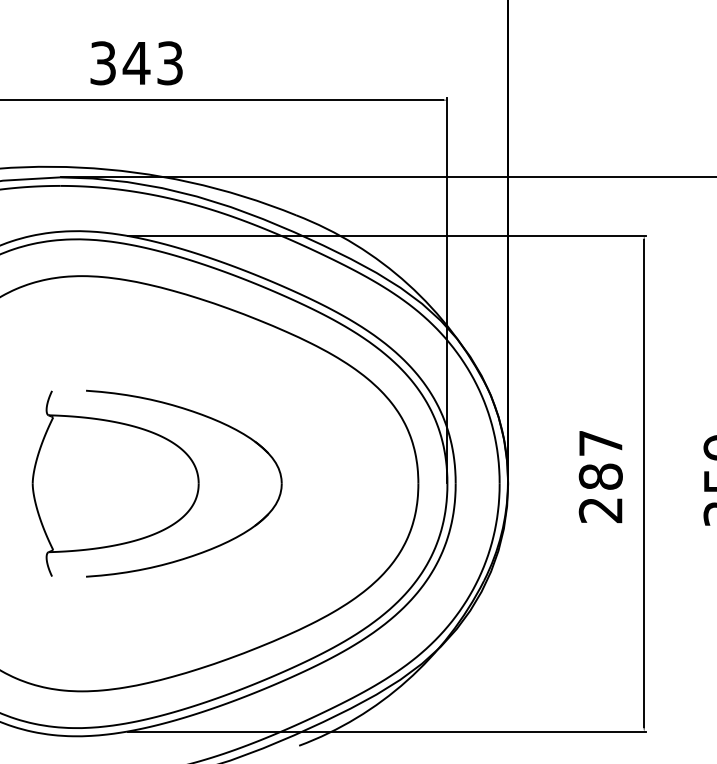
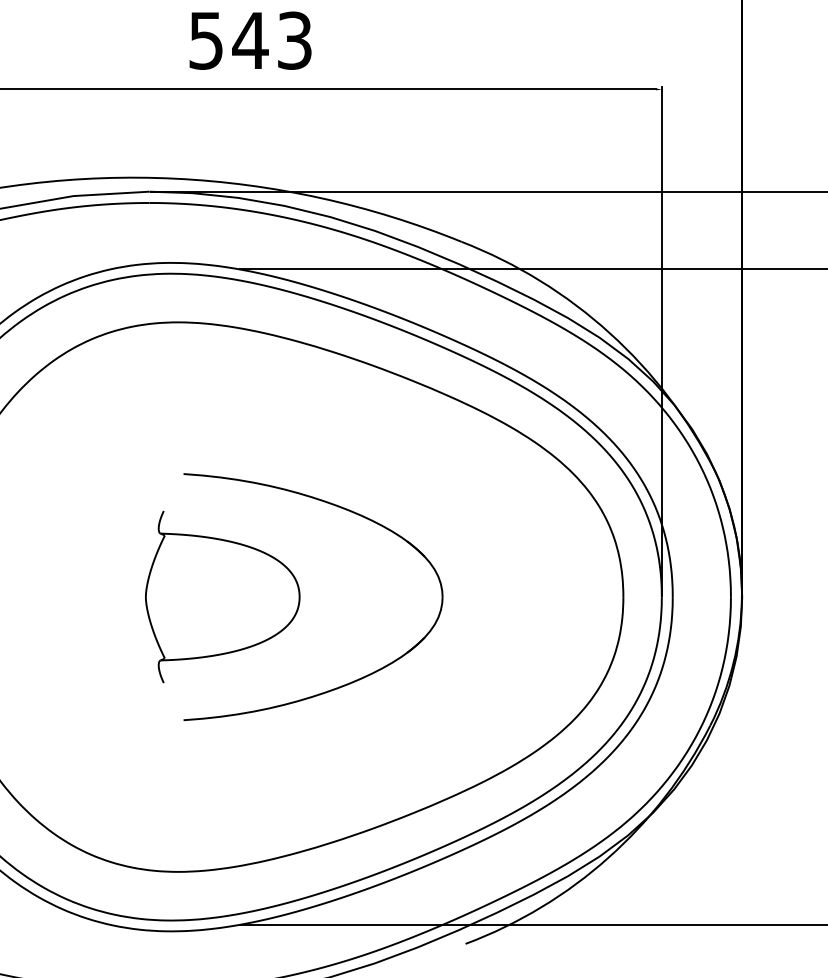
text: (103, 62) -> (206, 39), 343 -> 543
part: (115, 483) -> (222, 596), size x0.7

